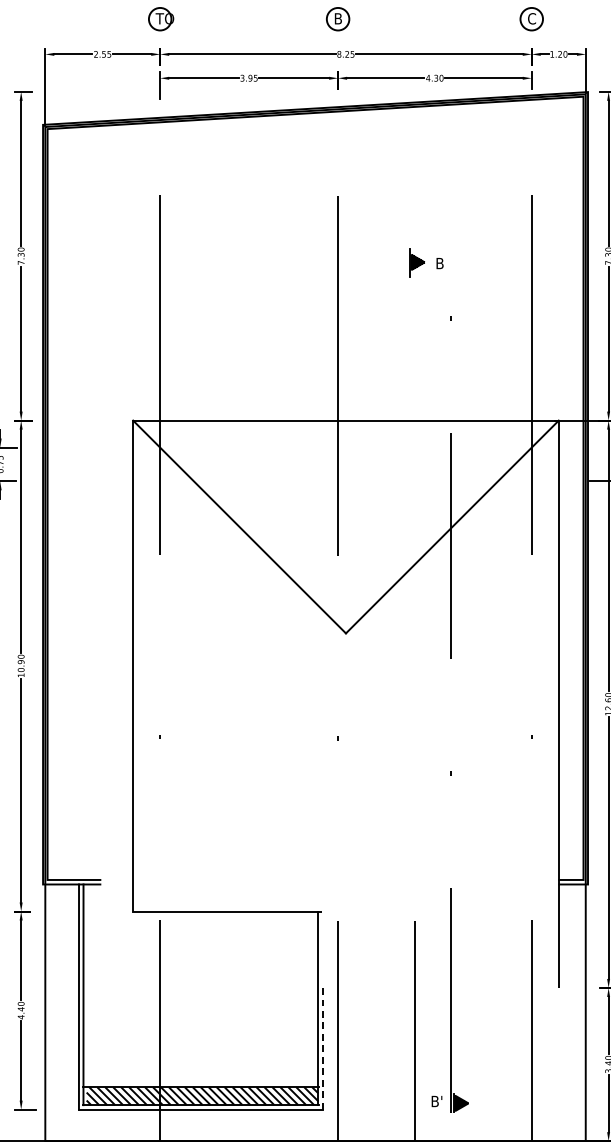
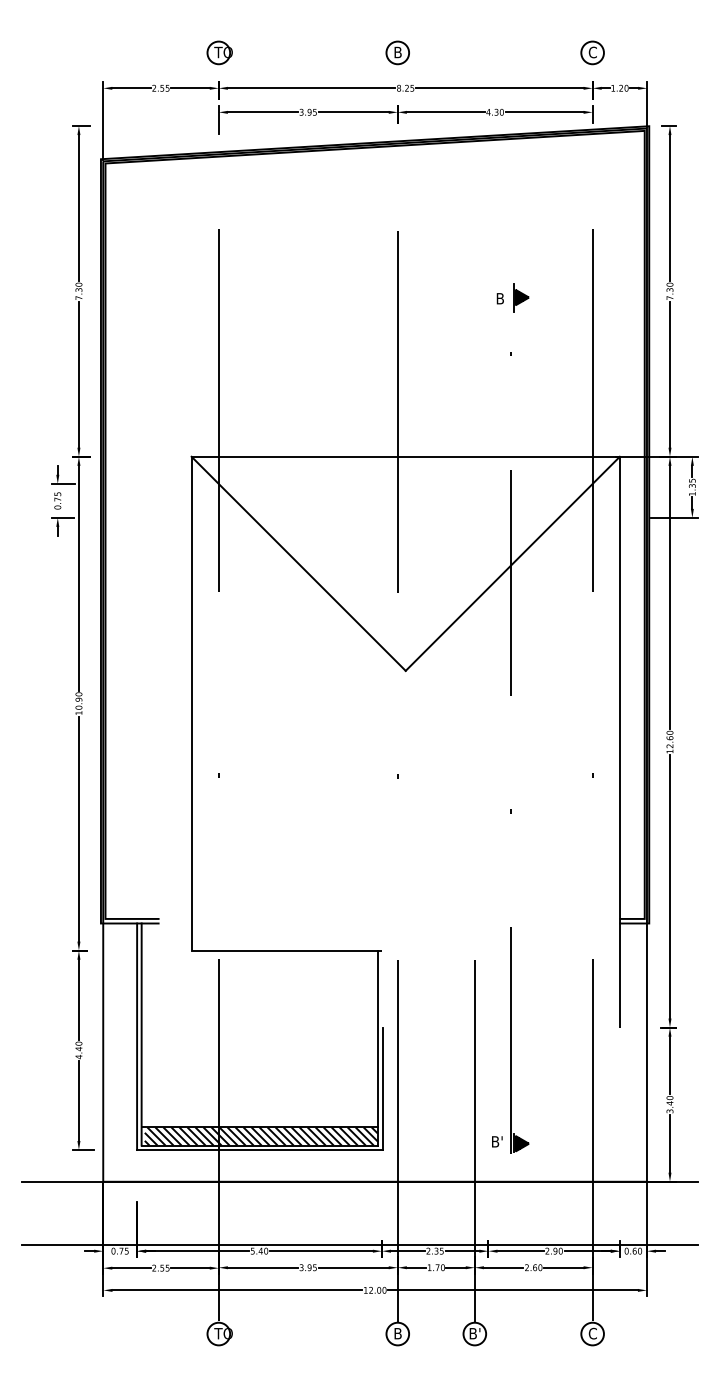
part: (417, 262) -> (521, 297), moved
line: (322, 1049) -> (382, 1089), dashed -> solid

